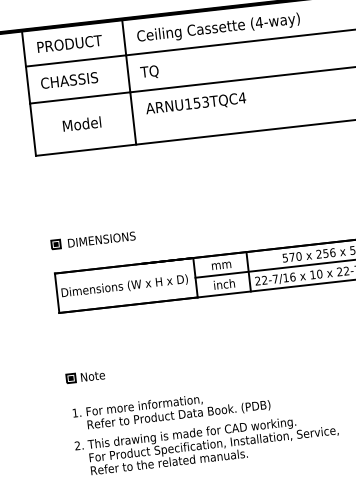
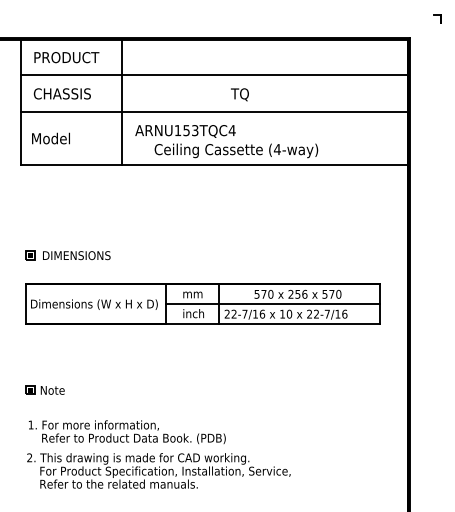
text: (218, 28) -> (236, 150), moved
text: (149, 72) -> (239, 94), moved
text: (81, 124) -> (50, 138), moved

